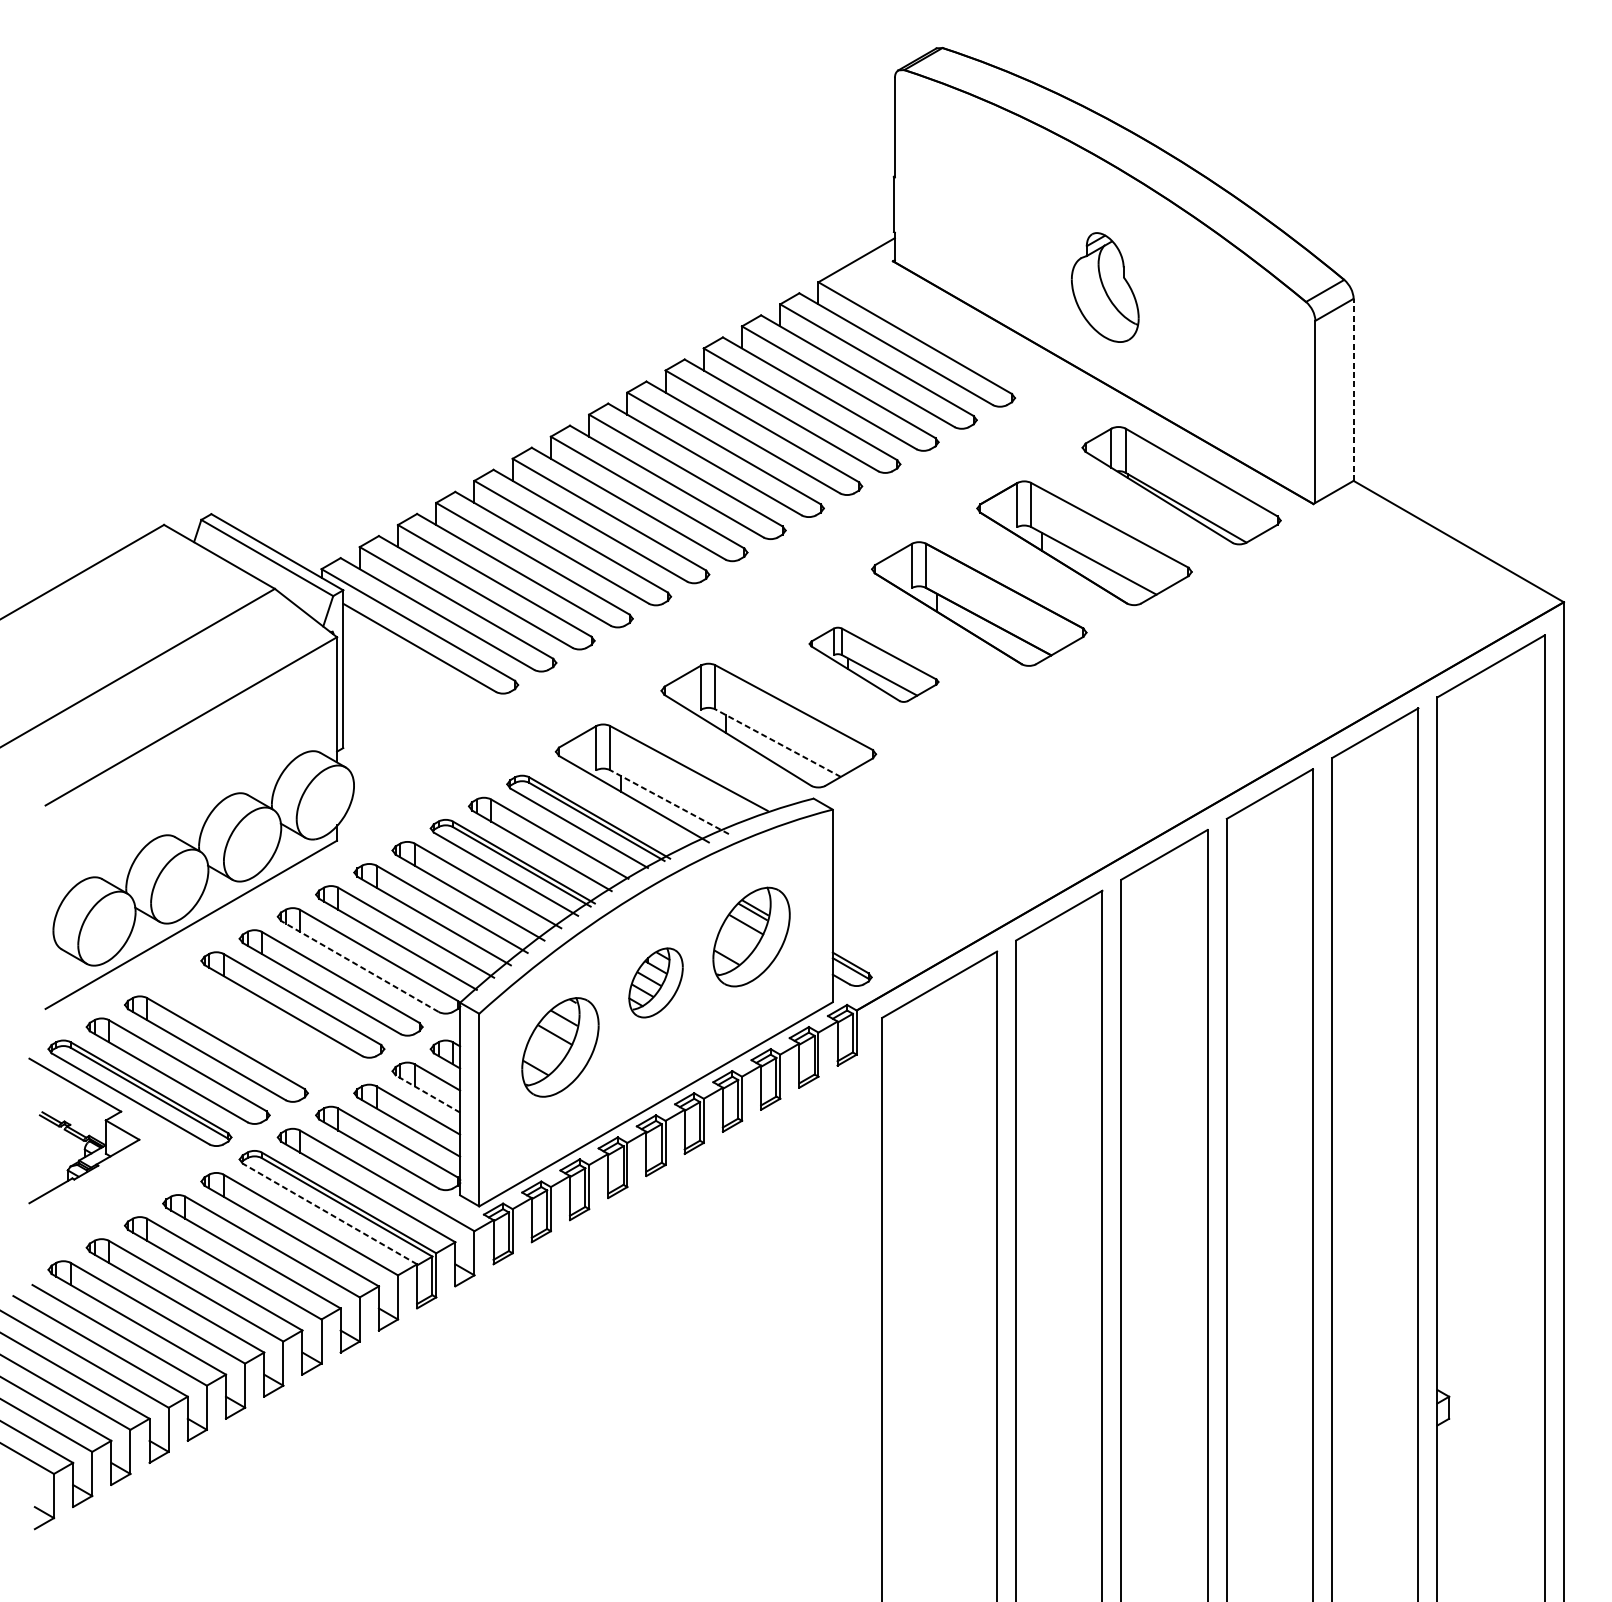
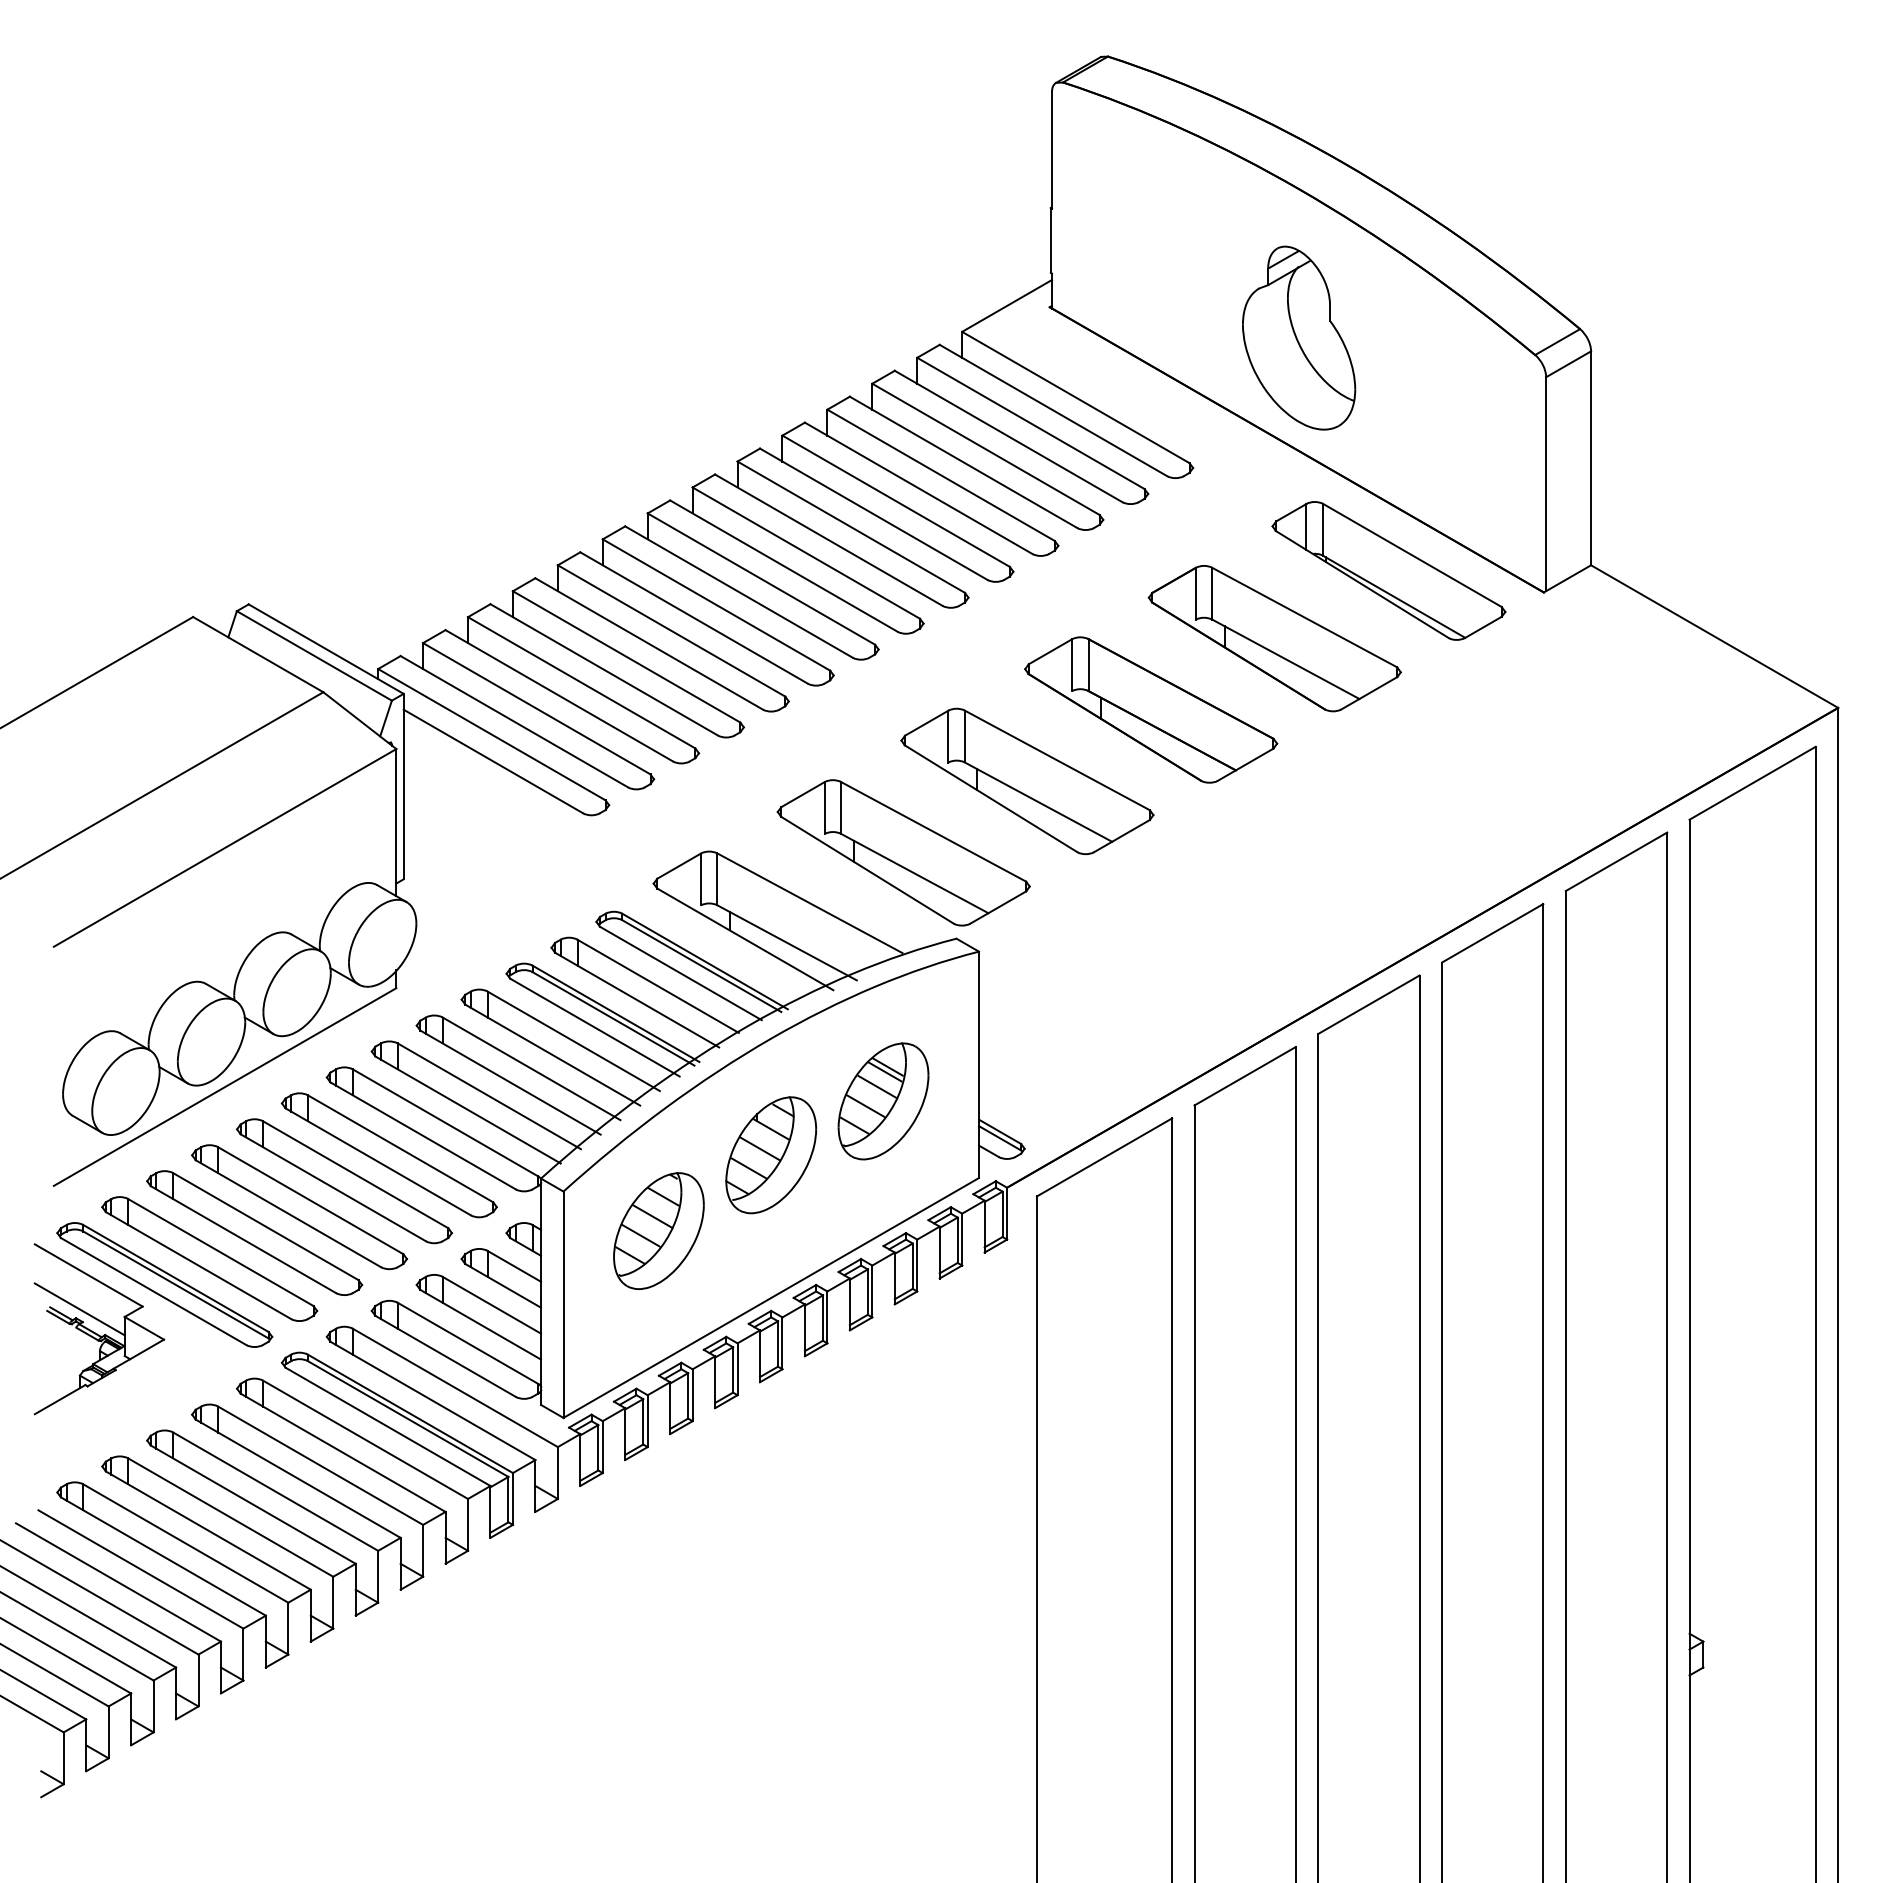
part: (1105, 287) -> (1299, 337), size x1.43
line: (1353, 390) -> (1591, 458), dashed -> solid
part: (874, 664) -> (1027, 781), size x1.67
line: (777, 743) -> (914, 873), dashed -> solid
line: (669, 801) -> (786, 942), dashed -> solid
line: (736, 940) -> (865, 1105), added
line: (360, 966) -> (423, 1135), dashed -> solid
part: (656, 983) -> (771, 1155), size x1.43
part: (254, 1027) -> (299, 1207), added
line: (544, 1051) -> (640, 1235), added
line: (428, 1093) -> (503, 1285), dashed -> solid
line: (67, 1114) -> (79, 1309), added
line: (329, 1213) -> (387, 1426), dashed -> solid

